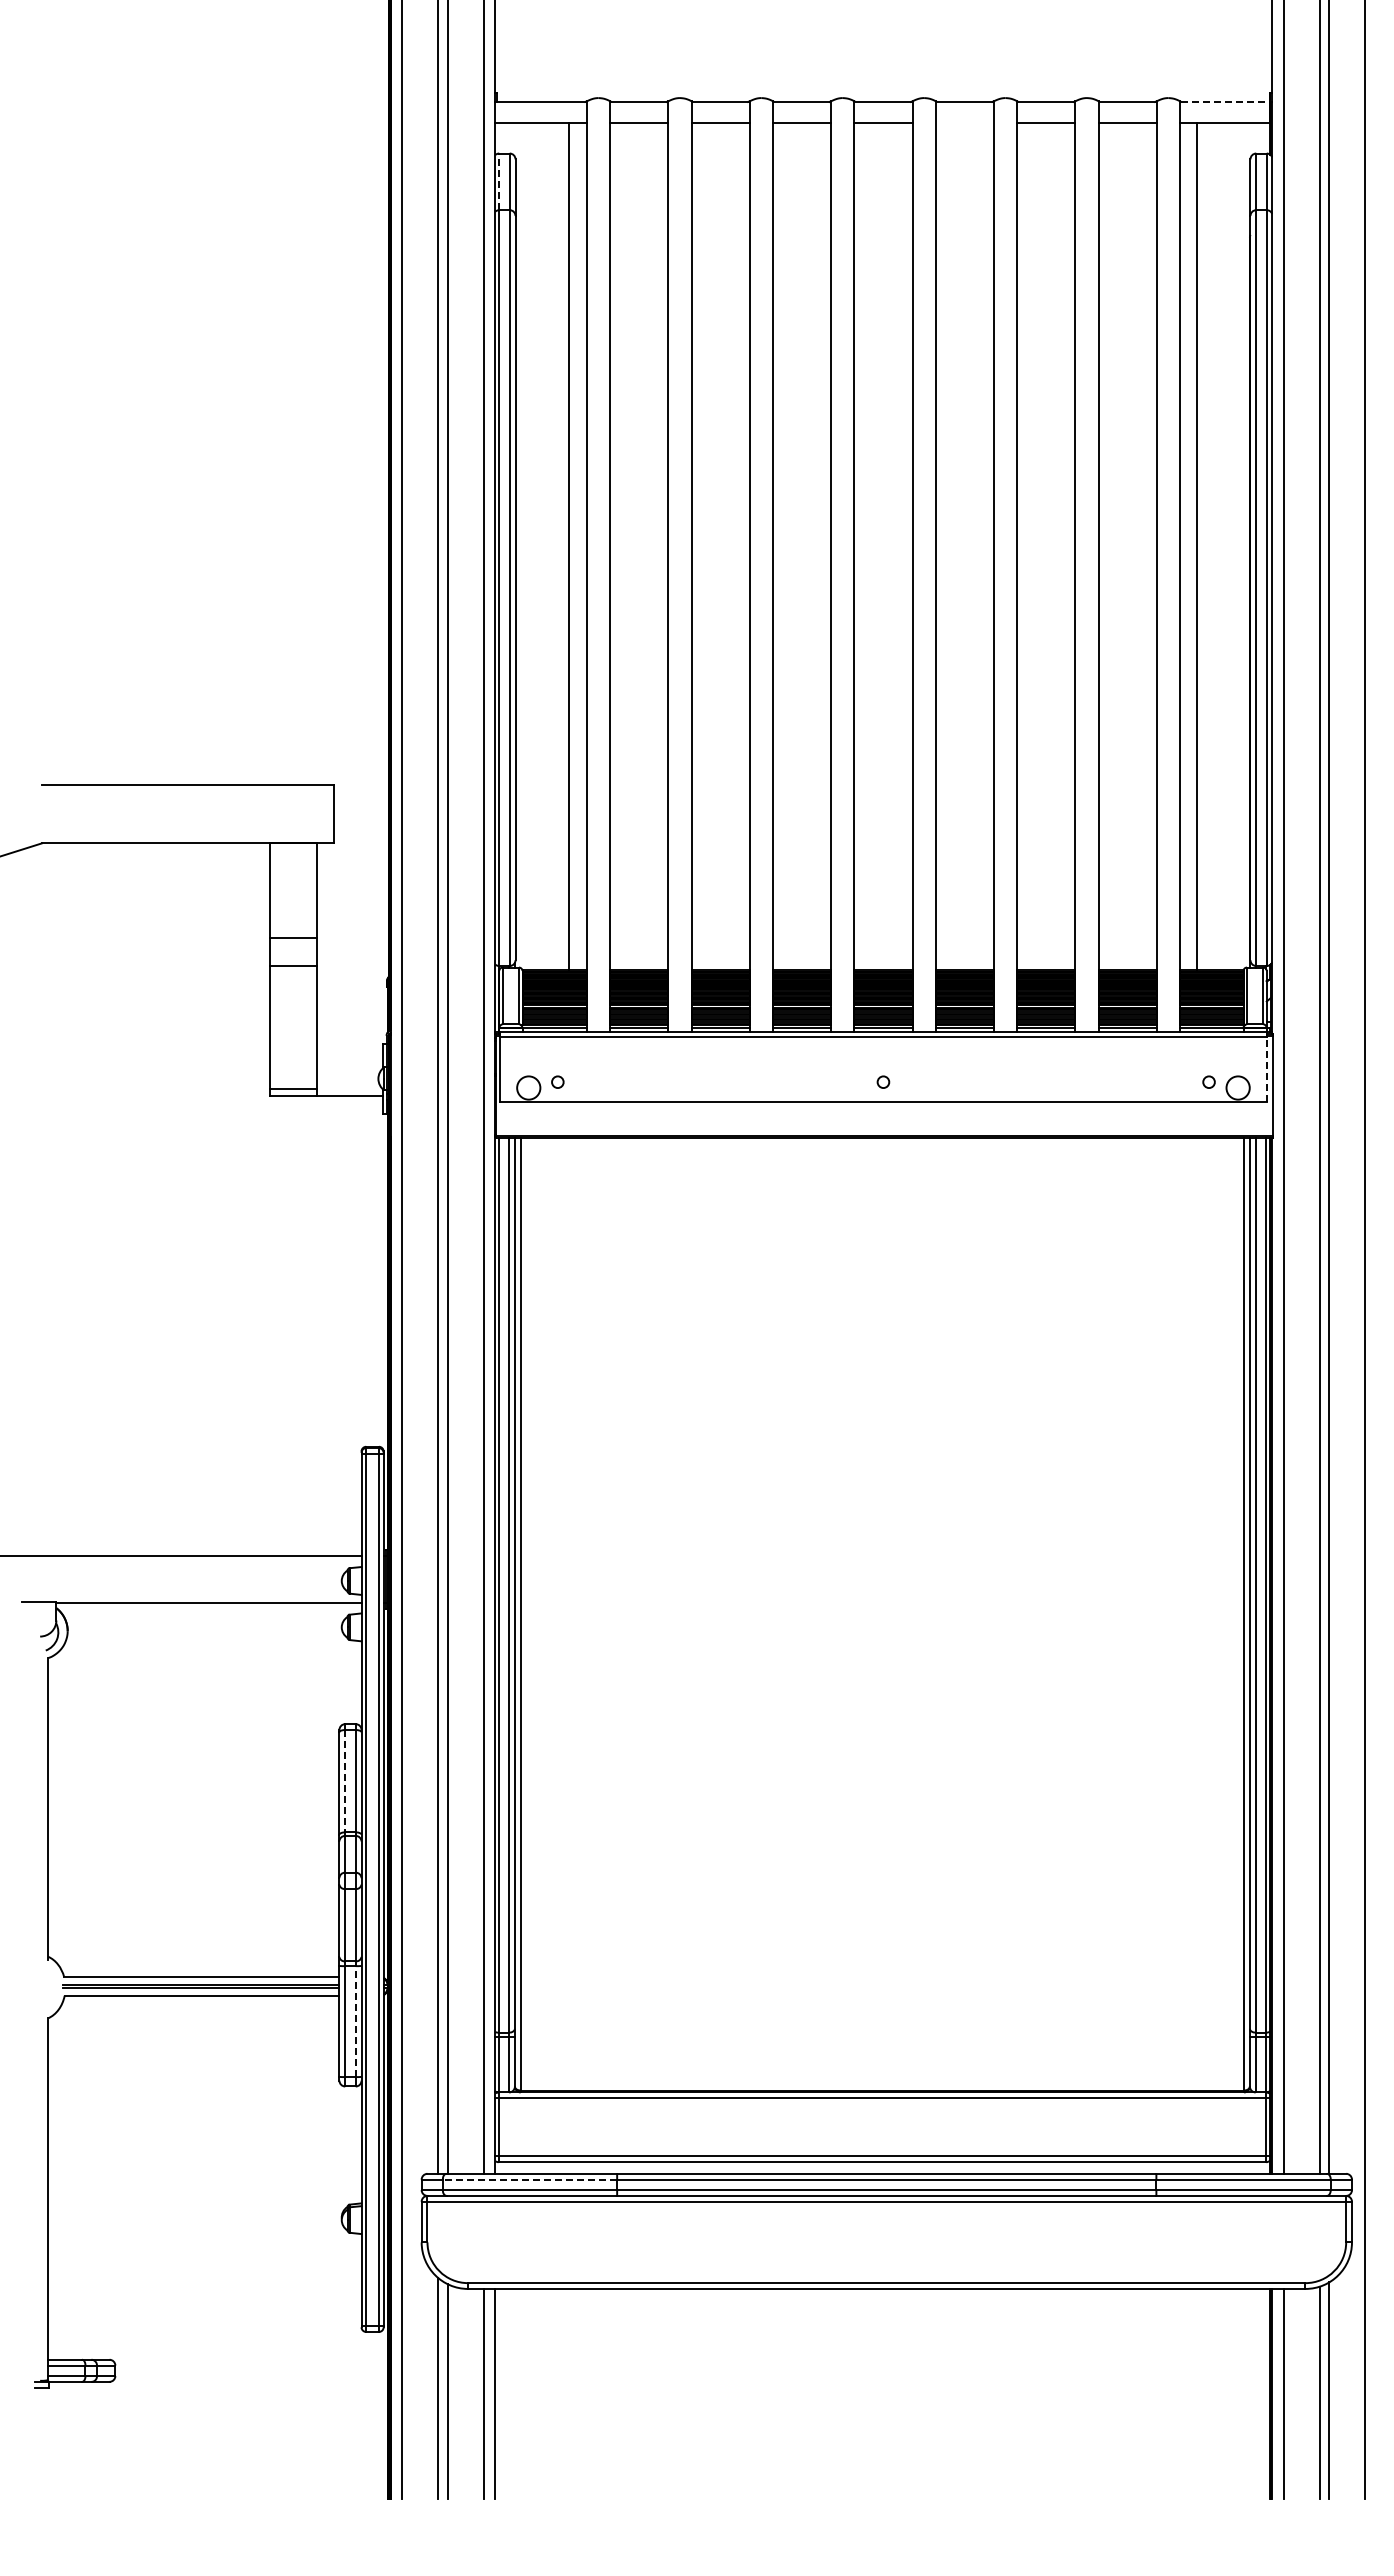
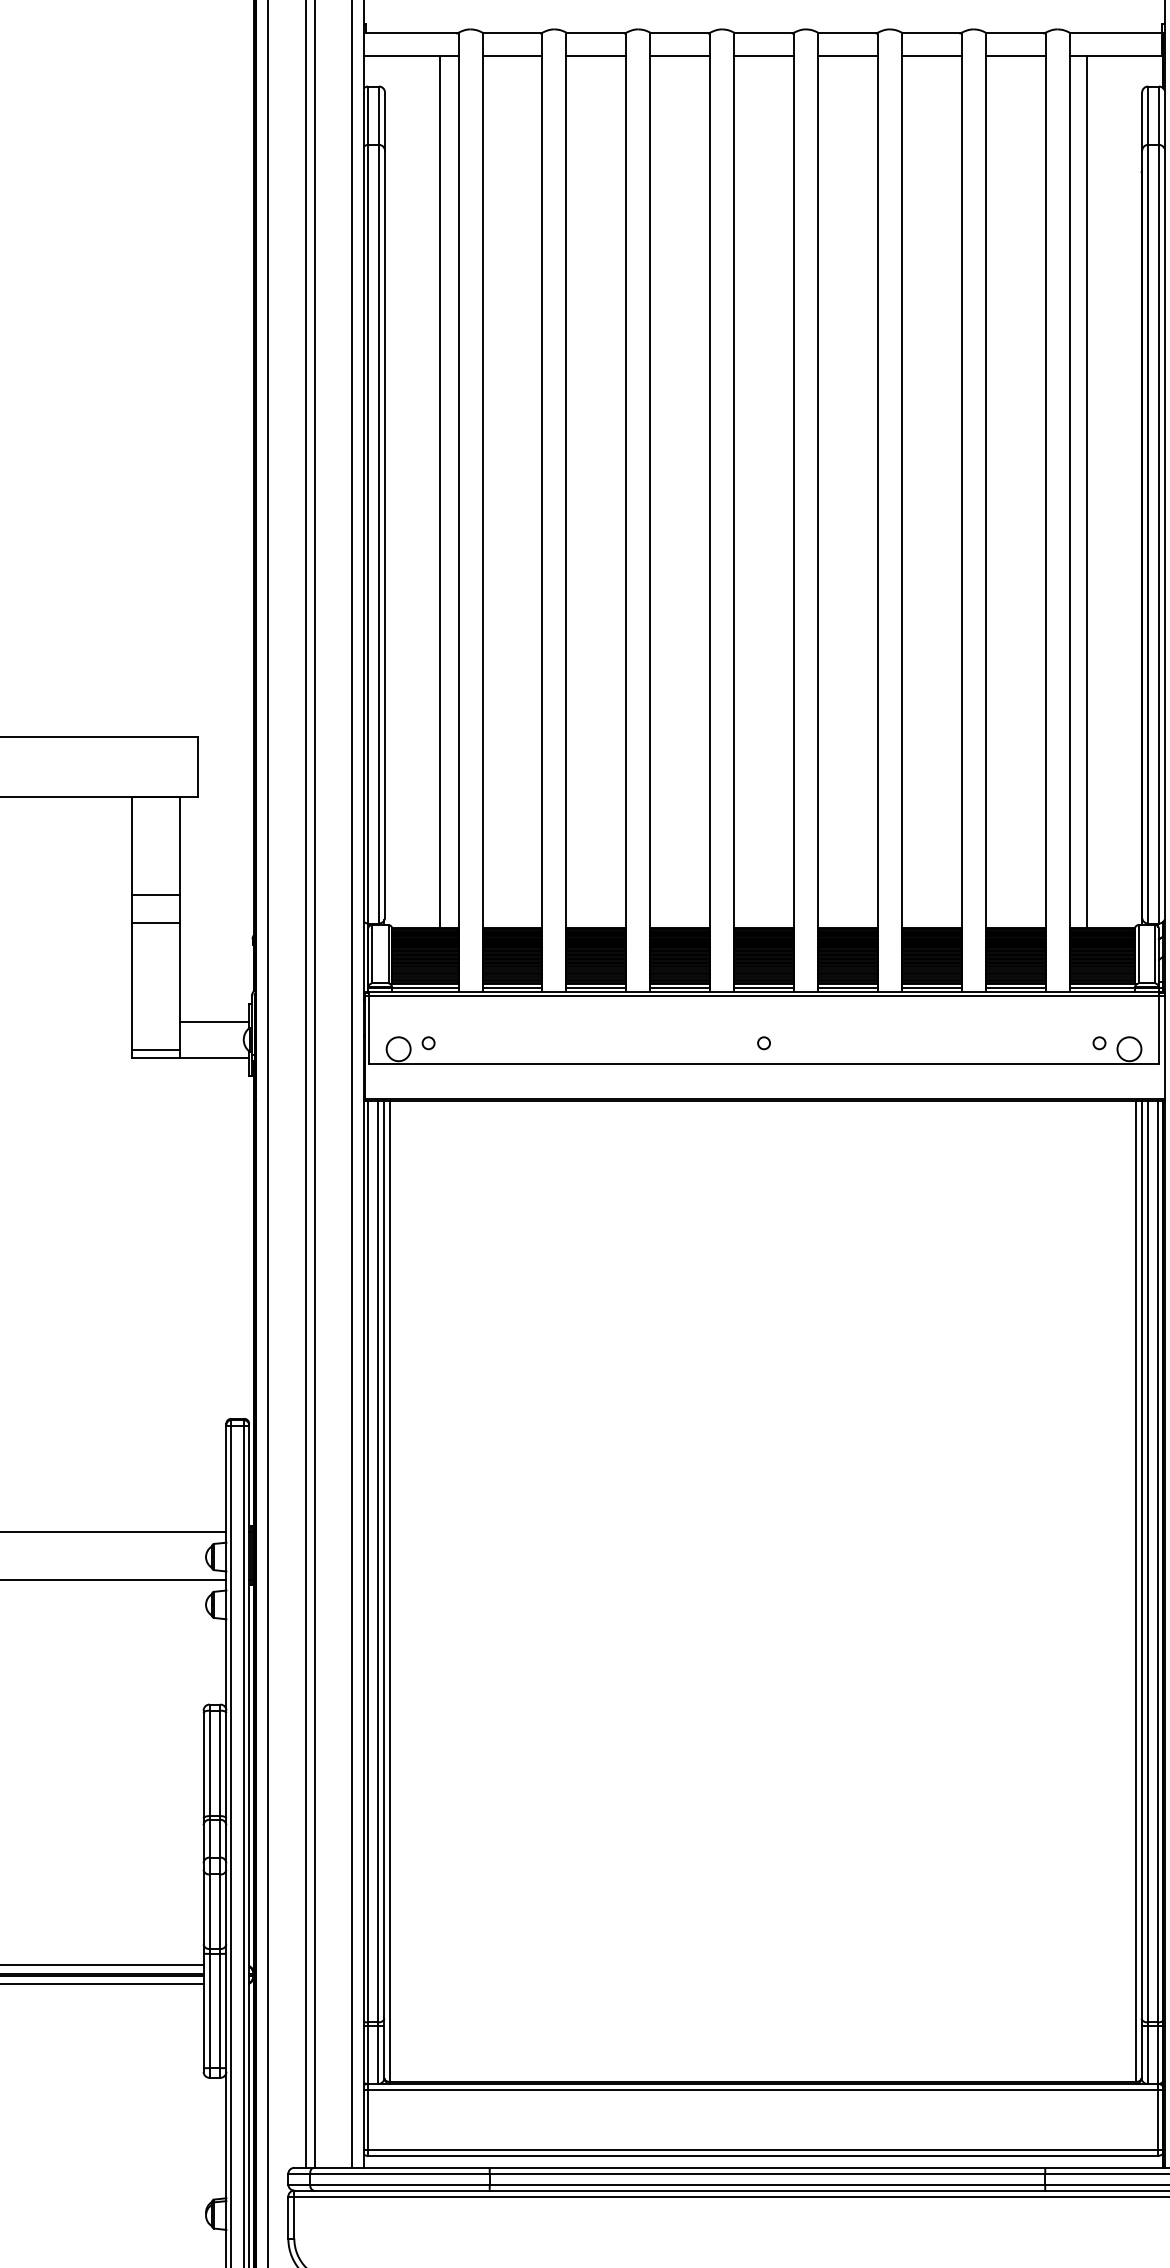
line: (1225, 101) -> (1116, 32), dashed -> solid
line: (964, 123) -> (847, 55), added
line: (499, 181) -> (368, 115), dashed -> solid
line: (349, 1061) -> (213, 1021), added
line: (1267, 1069) -> (1159, 1030), dashed -> solid
line: (345, 1781) -> (209, 1763), dashed -> solid
line: (355, 2021) -> (220, 2010), dashed -> solid
line: (529, 2179) -> (399, 2173), dashed -> solid

